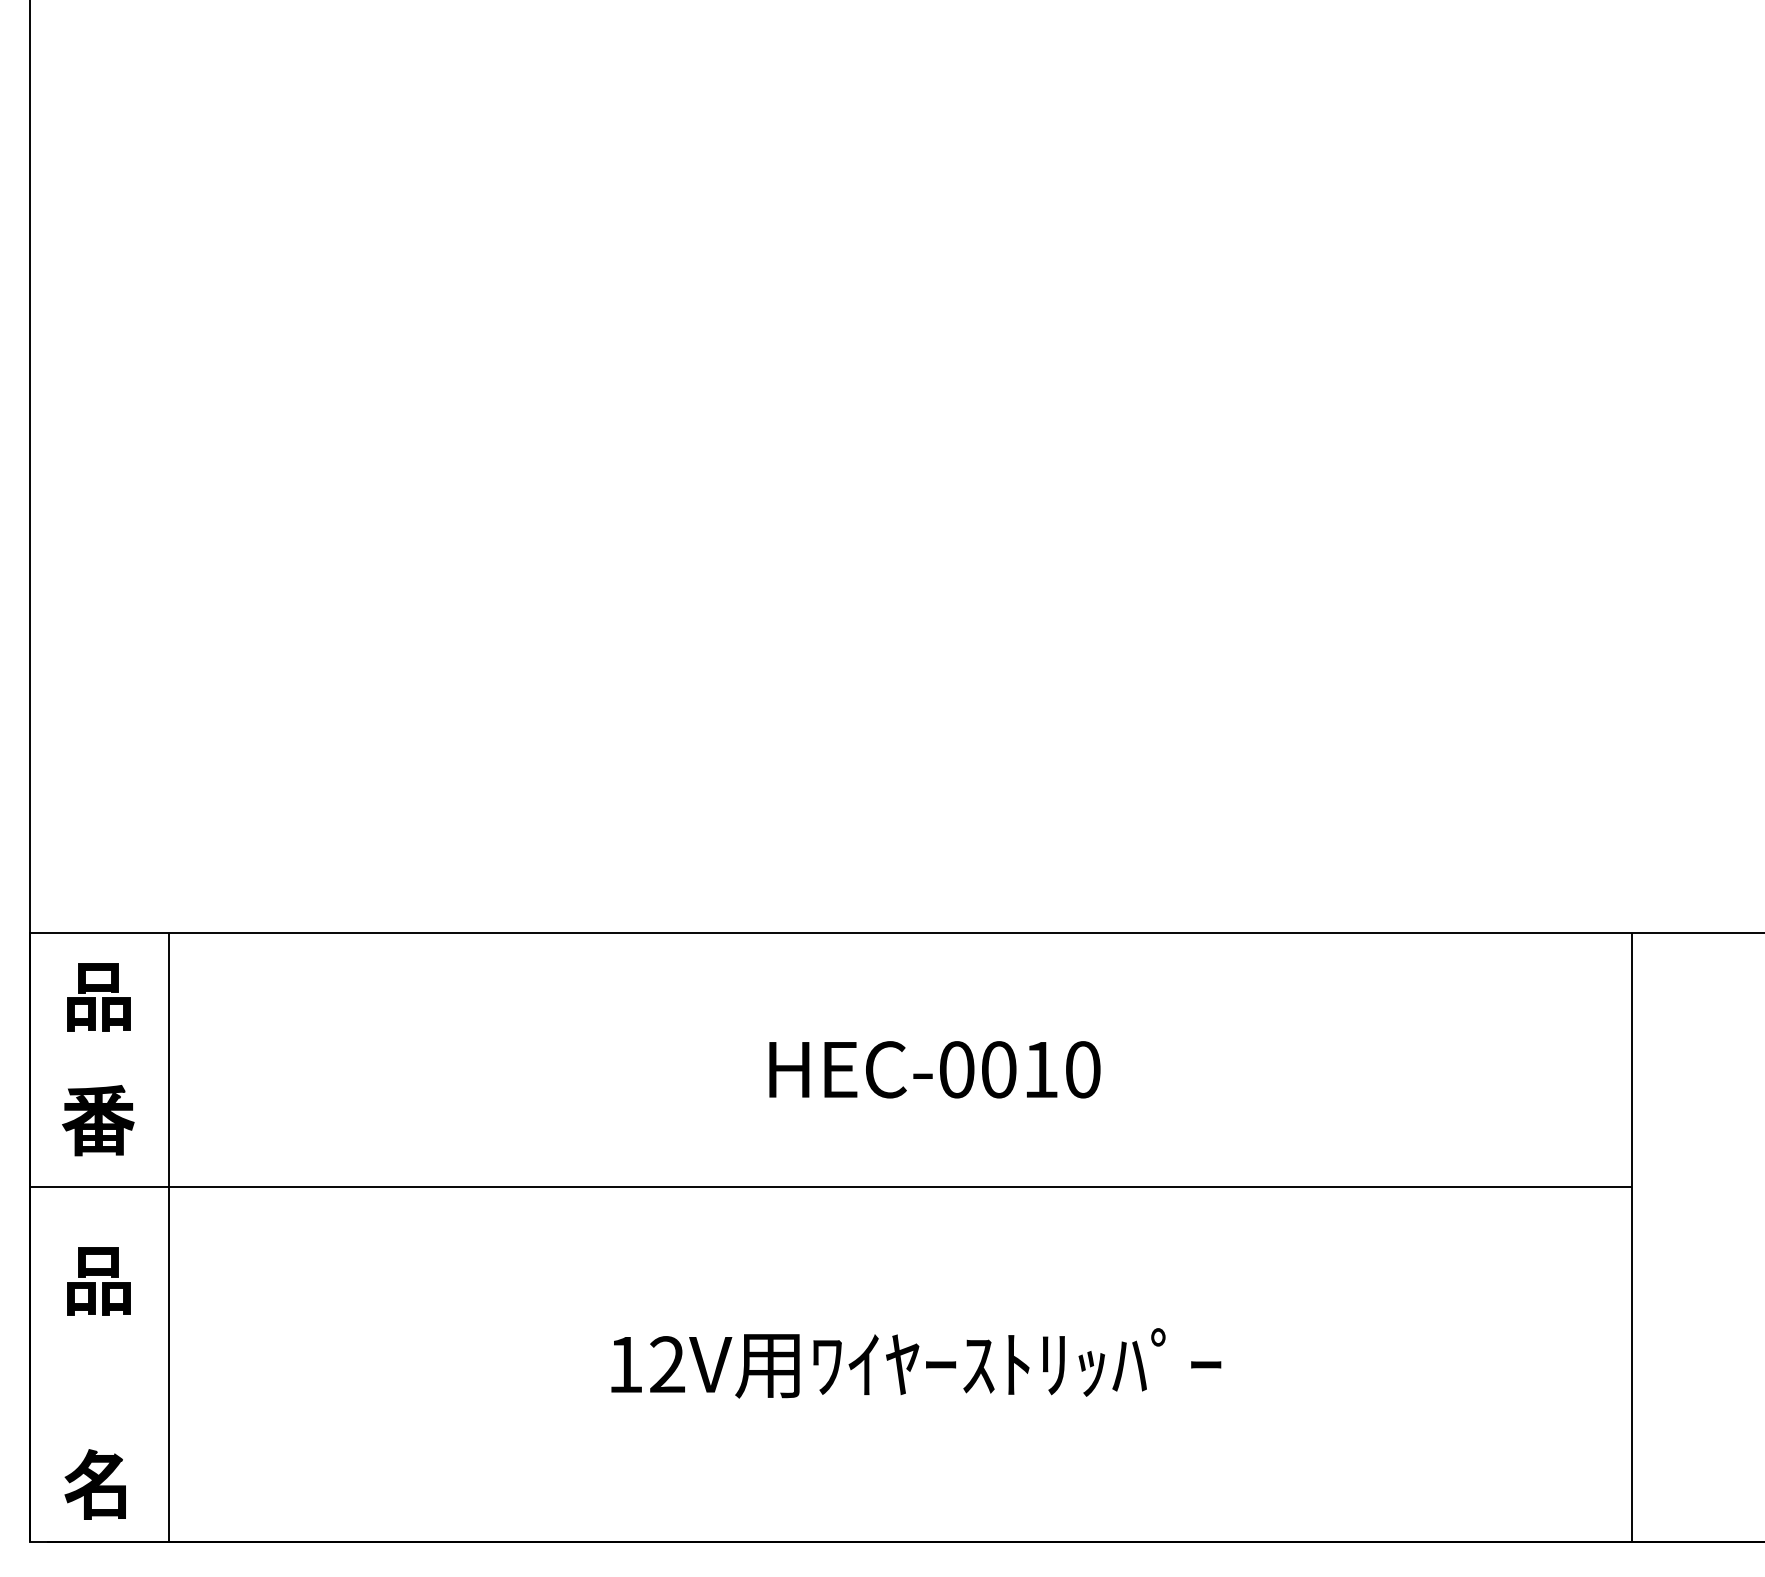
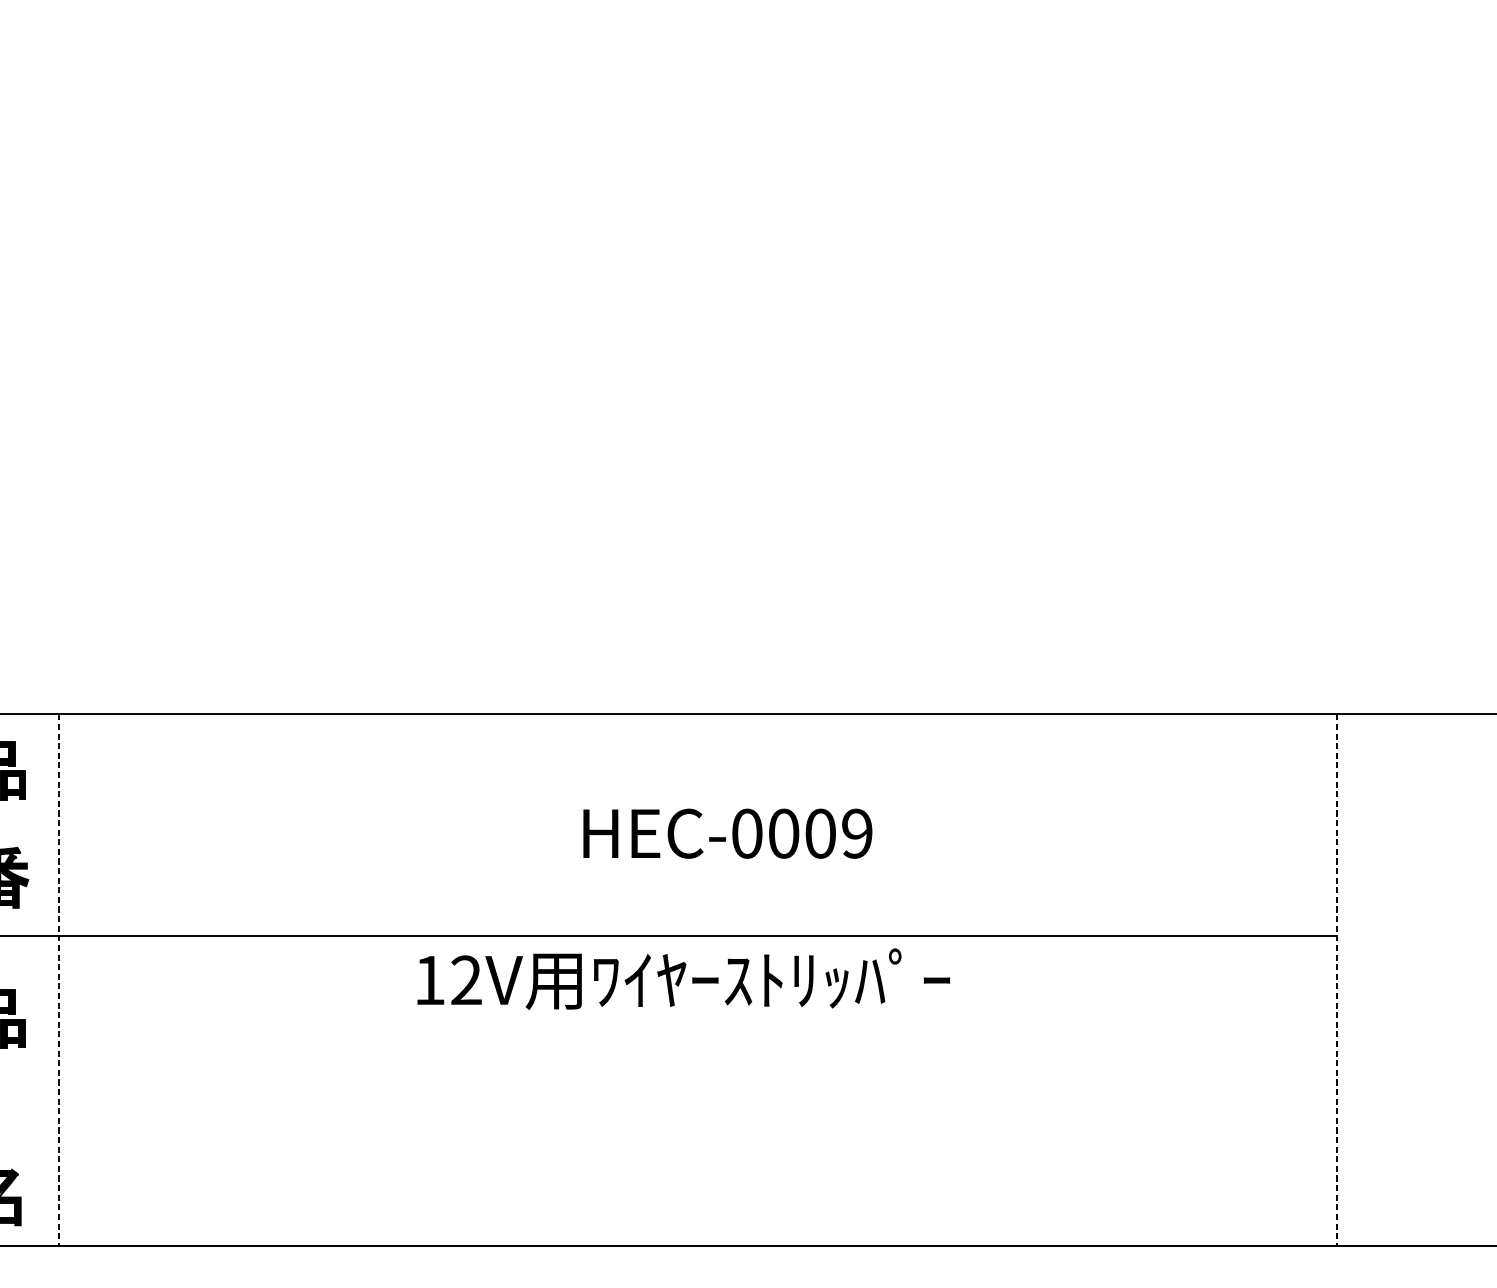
text: (1062, 1069) -> (839, 833), HEC-0010 -> HEC-0009
line: (169, 1238) -> (59, 981), solid -> dashed
line: (1632, 1238) -> (1337, 981), solid -> dashed
text: (916, 1363) -> (683, 979), moved

